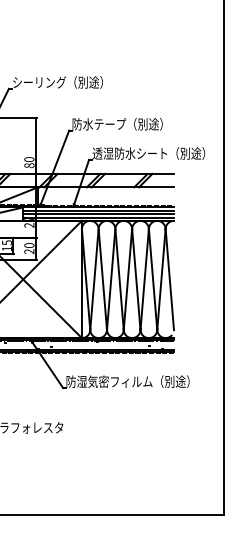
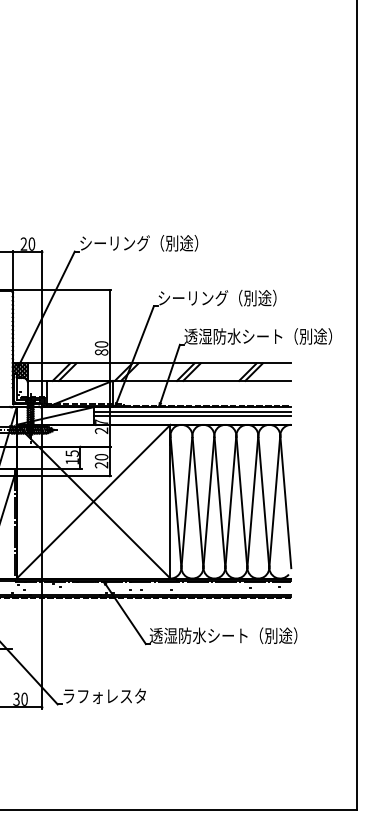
text: (99, 123) -> (193, 297), 防水テープ（別途） -> シーリング（別途）
line: (98, 217) -> (192, 420), removed
text: (127, 381) -> (230, 635), 防湿気密フィルム（別途） -> 透湿防水シート（別途）

